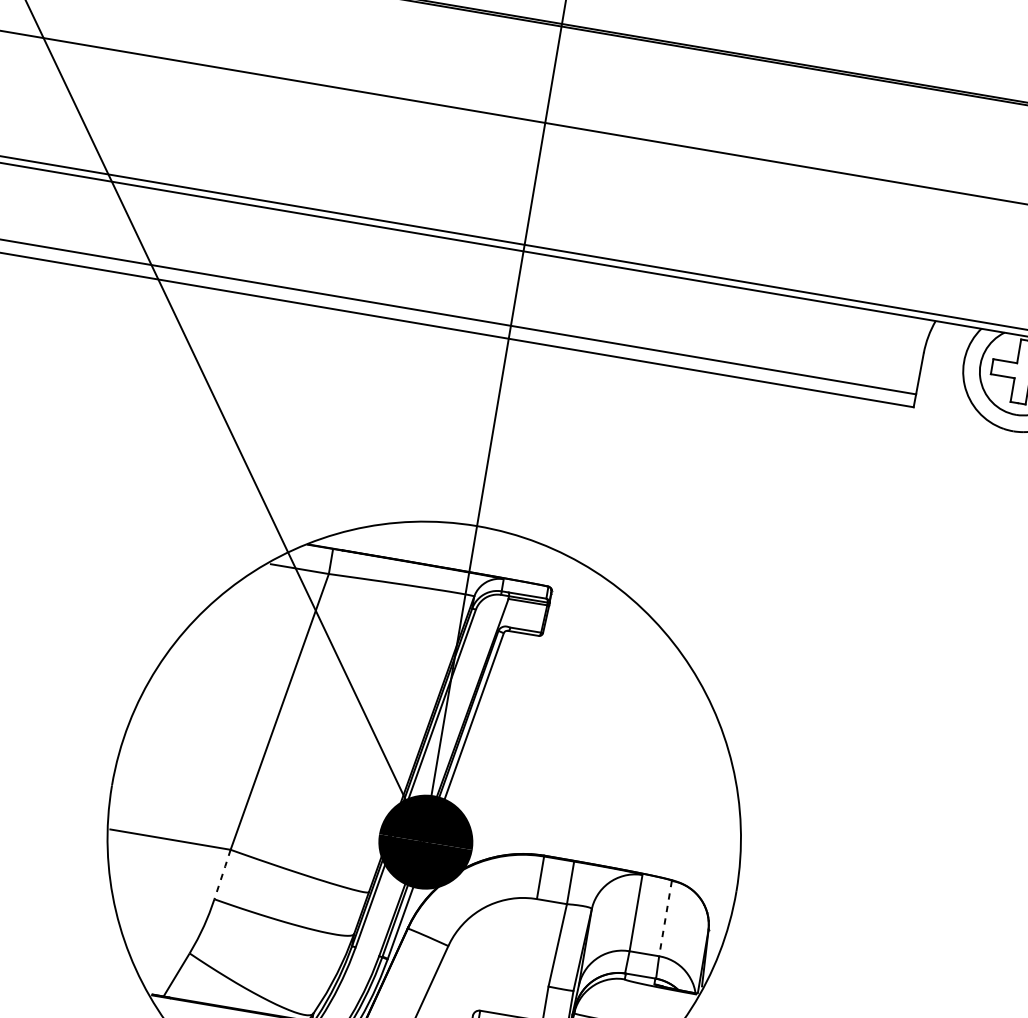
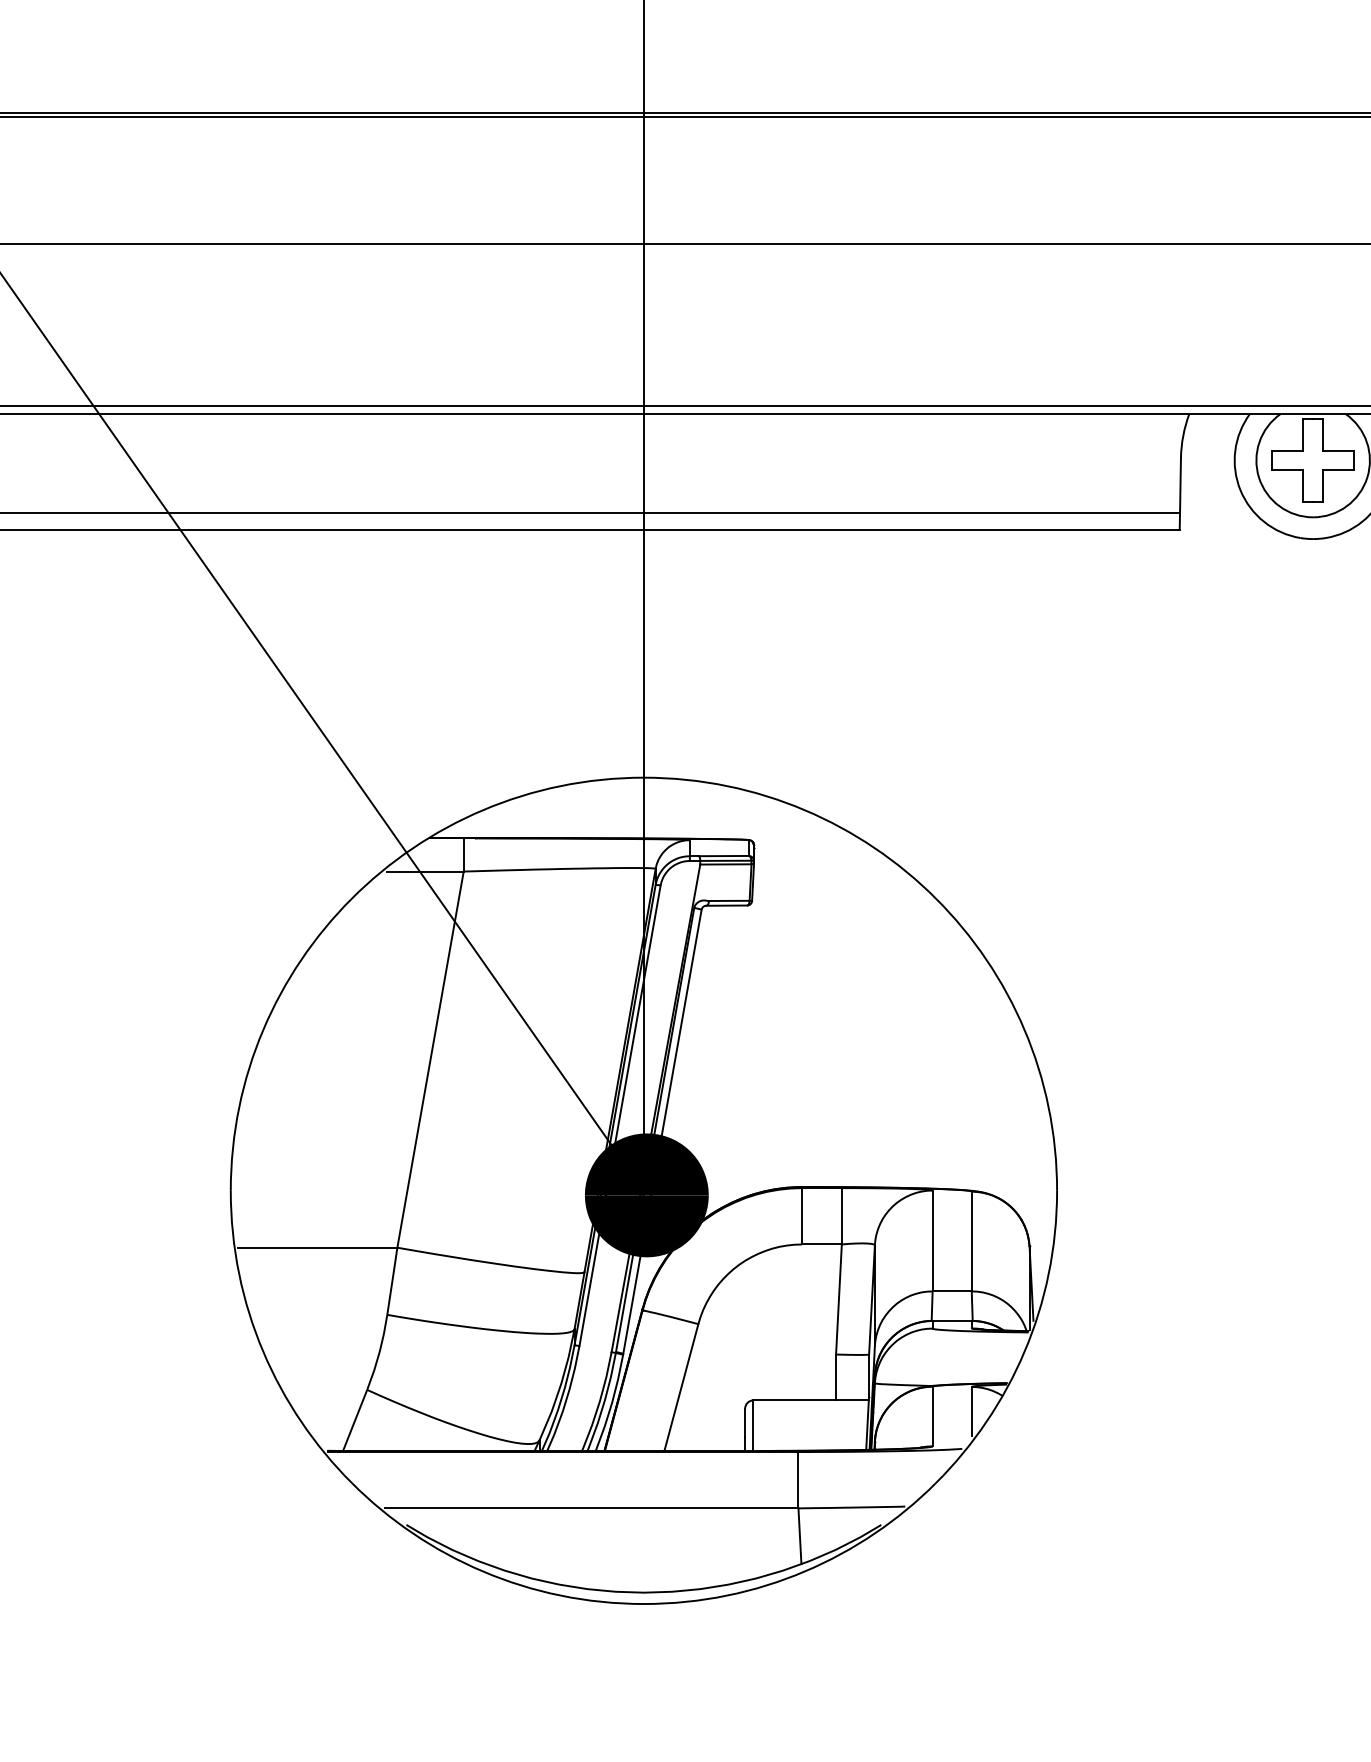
line: (222, 874) -> (392, 1281), dashed -> solid
line: (665, 918) -> (971, 1241), dashed -> solid

